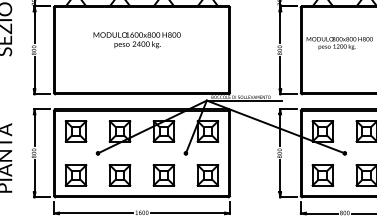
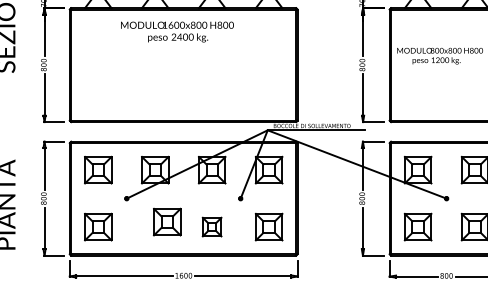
text: (137, 39) -> (177, 31), moved
part: (120, 174) -> (167, 221), moved
part: (163, 174) -> (211, 226), size x0.7

